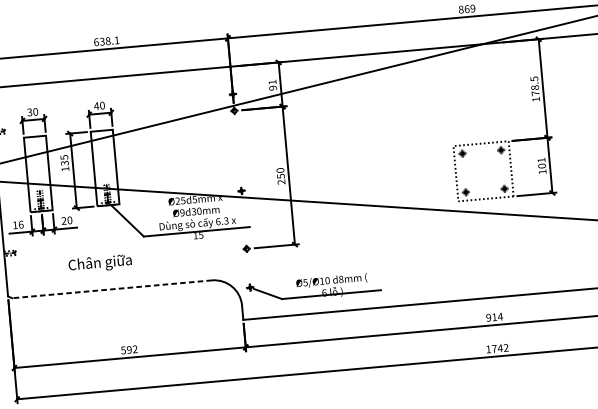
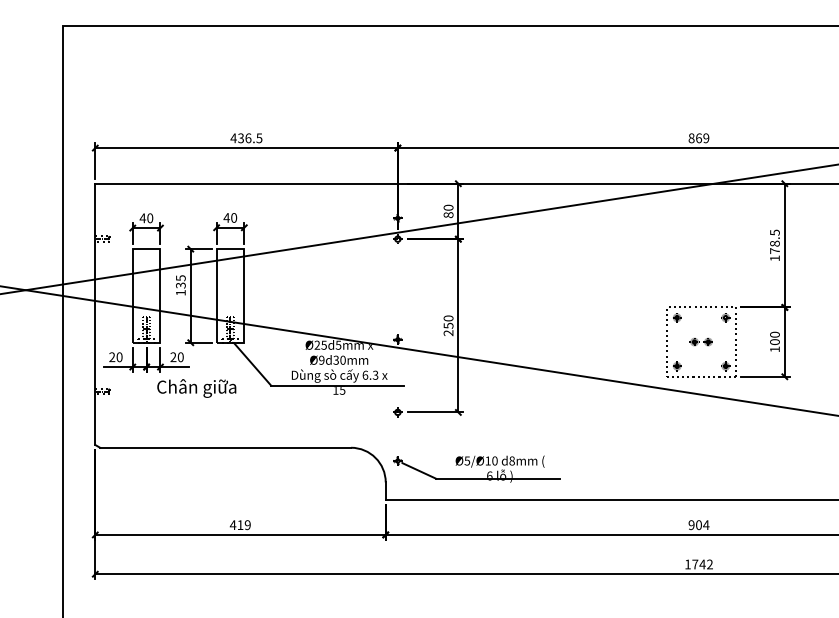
text: (106, 41) -> (246, 138), 638.1 -> 436.5
text: (272, 85) -> (448, 211), 91 -> 80
text: (29, 112) -> (142, 218), 30 -> 40
text: (541, 160) -> (774, 334), 101 -> 100
part: (482, 171) -> (700, 342), added
text: (17, 224) -> (115, 356), 16 -> 20
text: (100, 263) -> (196, 388), moved
line: (111, 289) -> (225, 447), dashed -> solid
text: (494, 317) -> (698, 525), 914 -> 904
text: (128, 350) -> (239, 525), 592 -> 419

